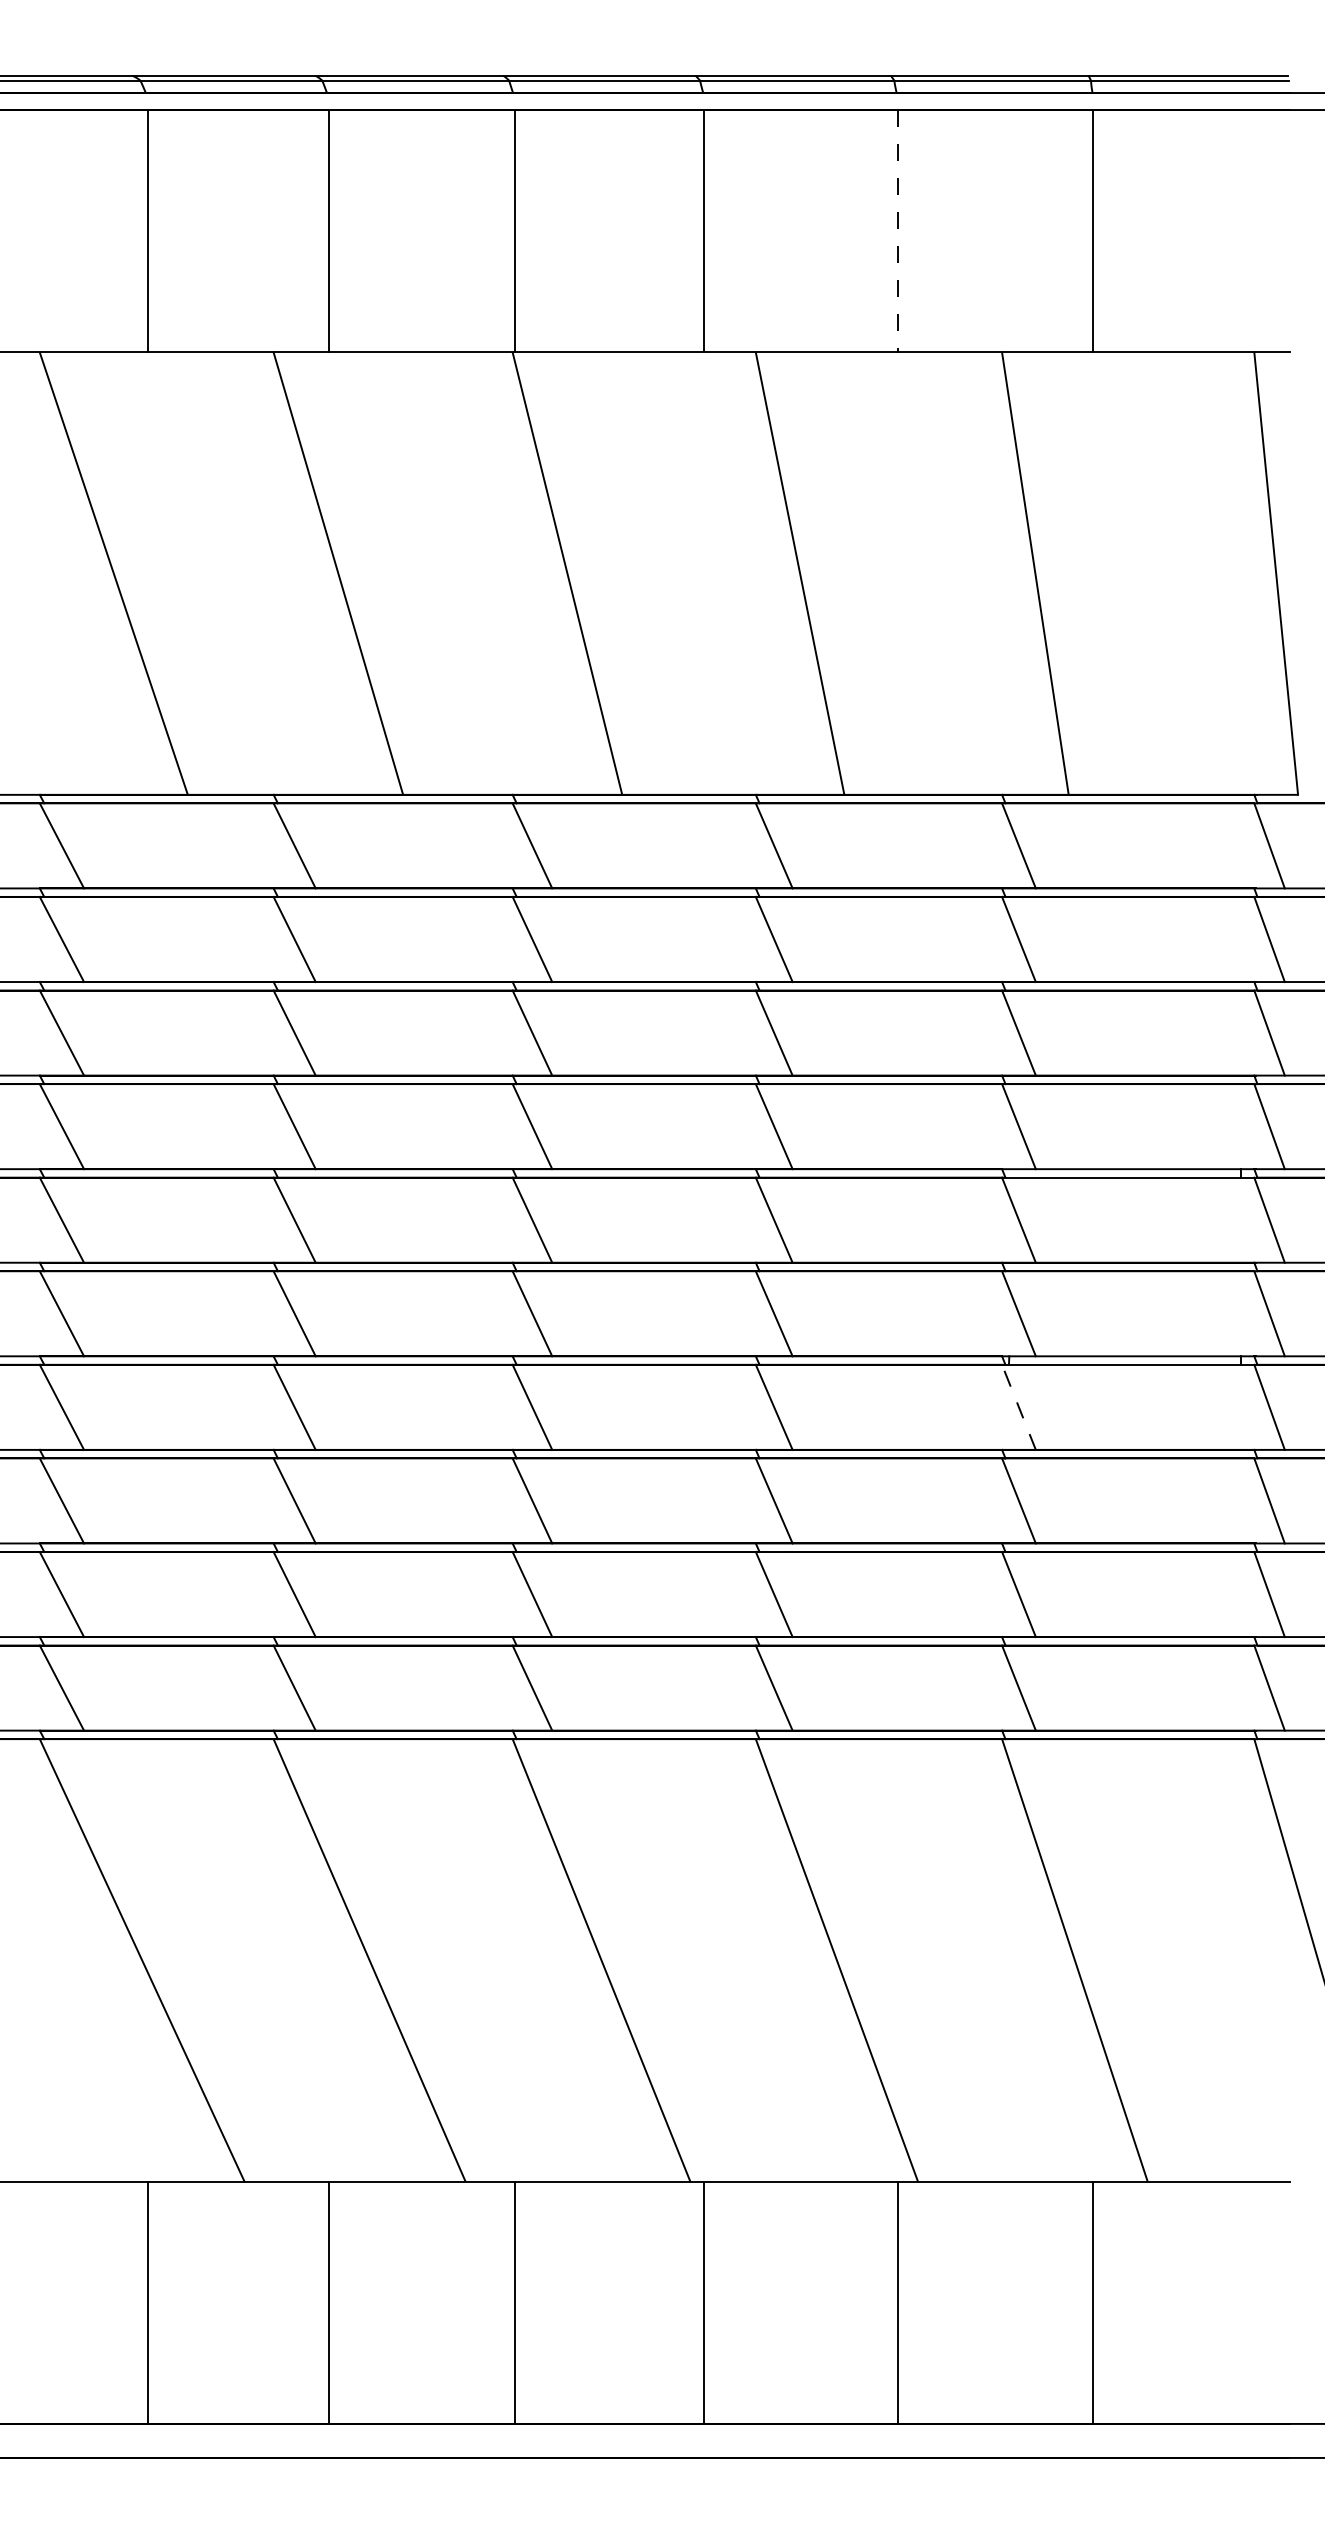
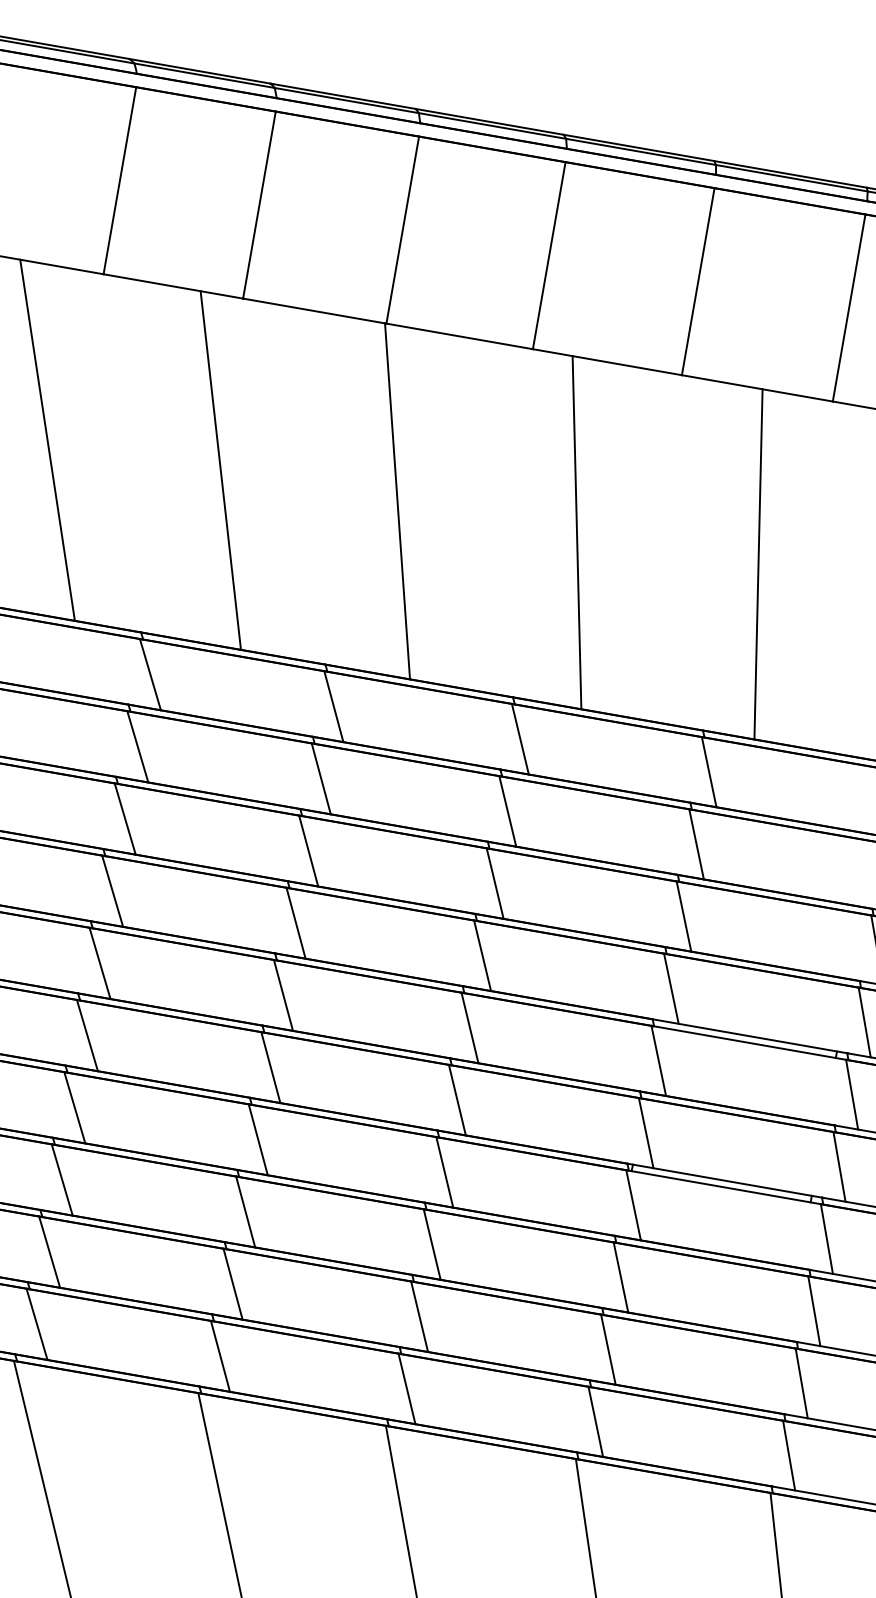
line: (897, 231) -> (698, 281), dashed -> solid
line: (1018, 1407) -> (633, 1205), dashed -> solid

